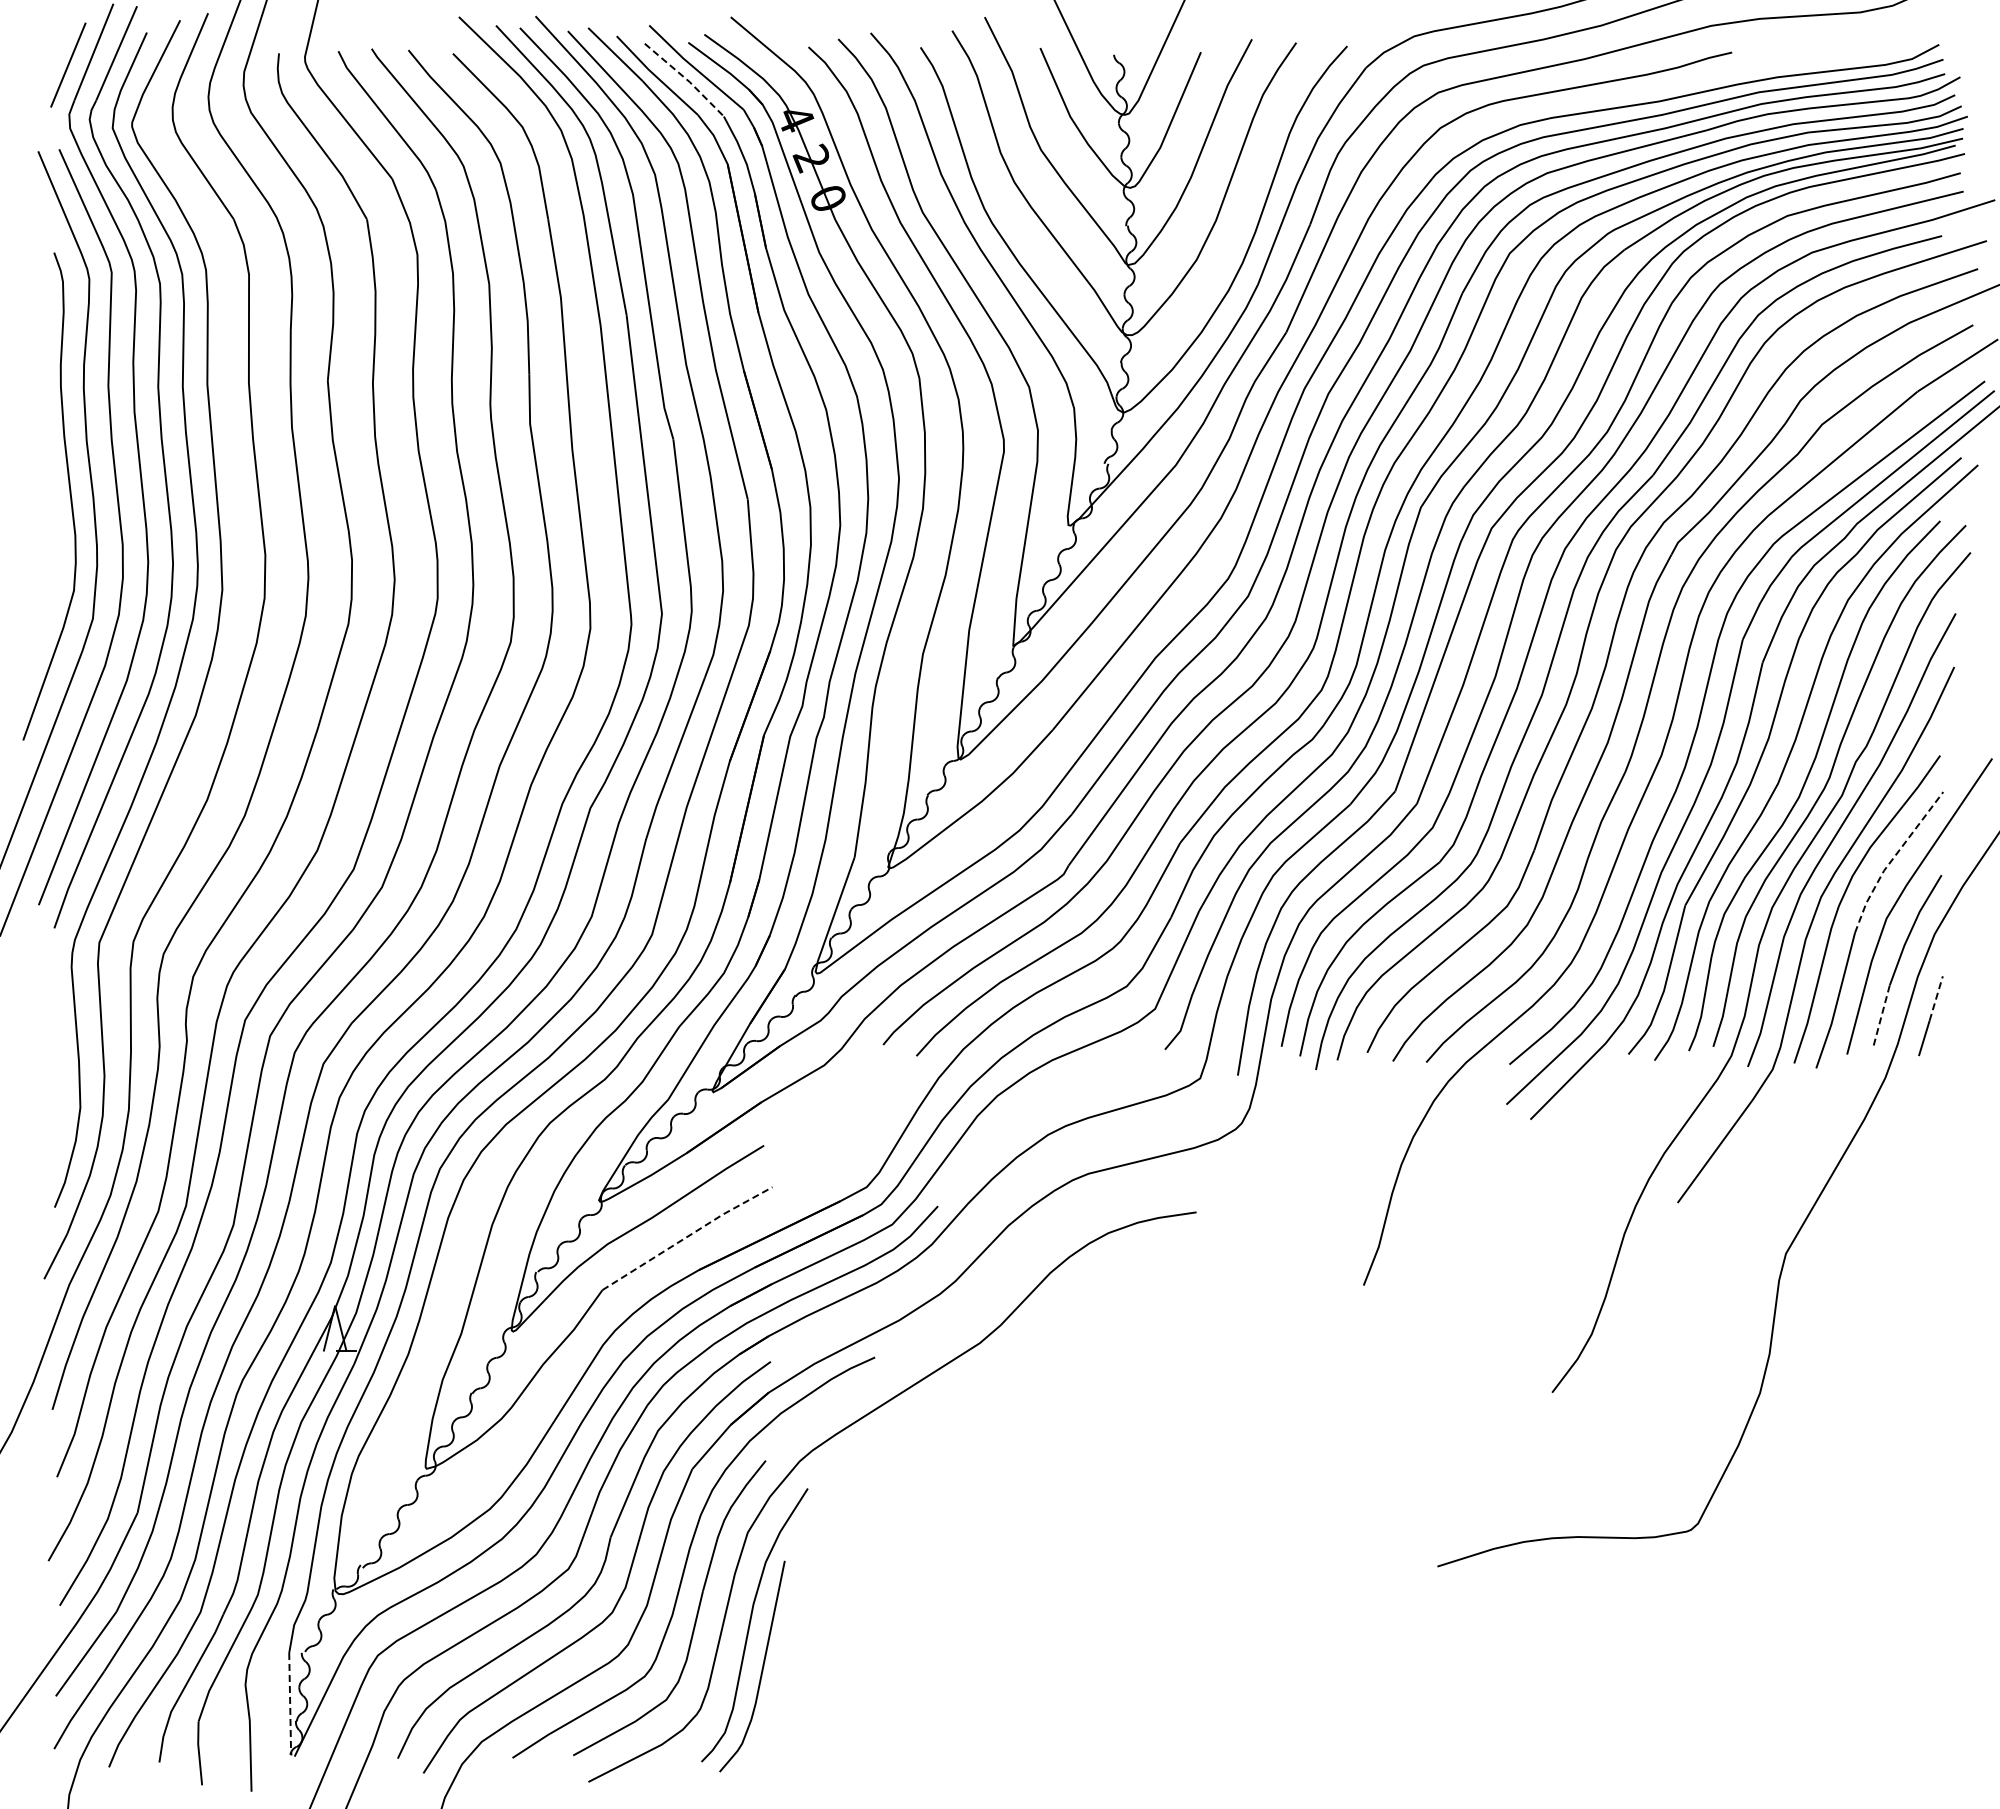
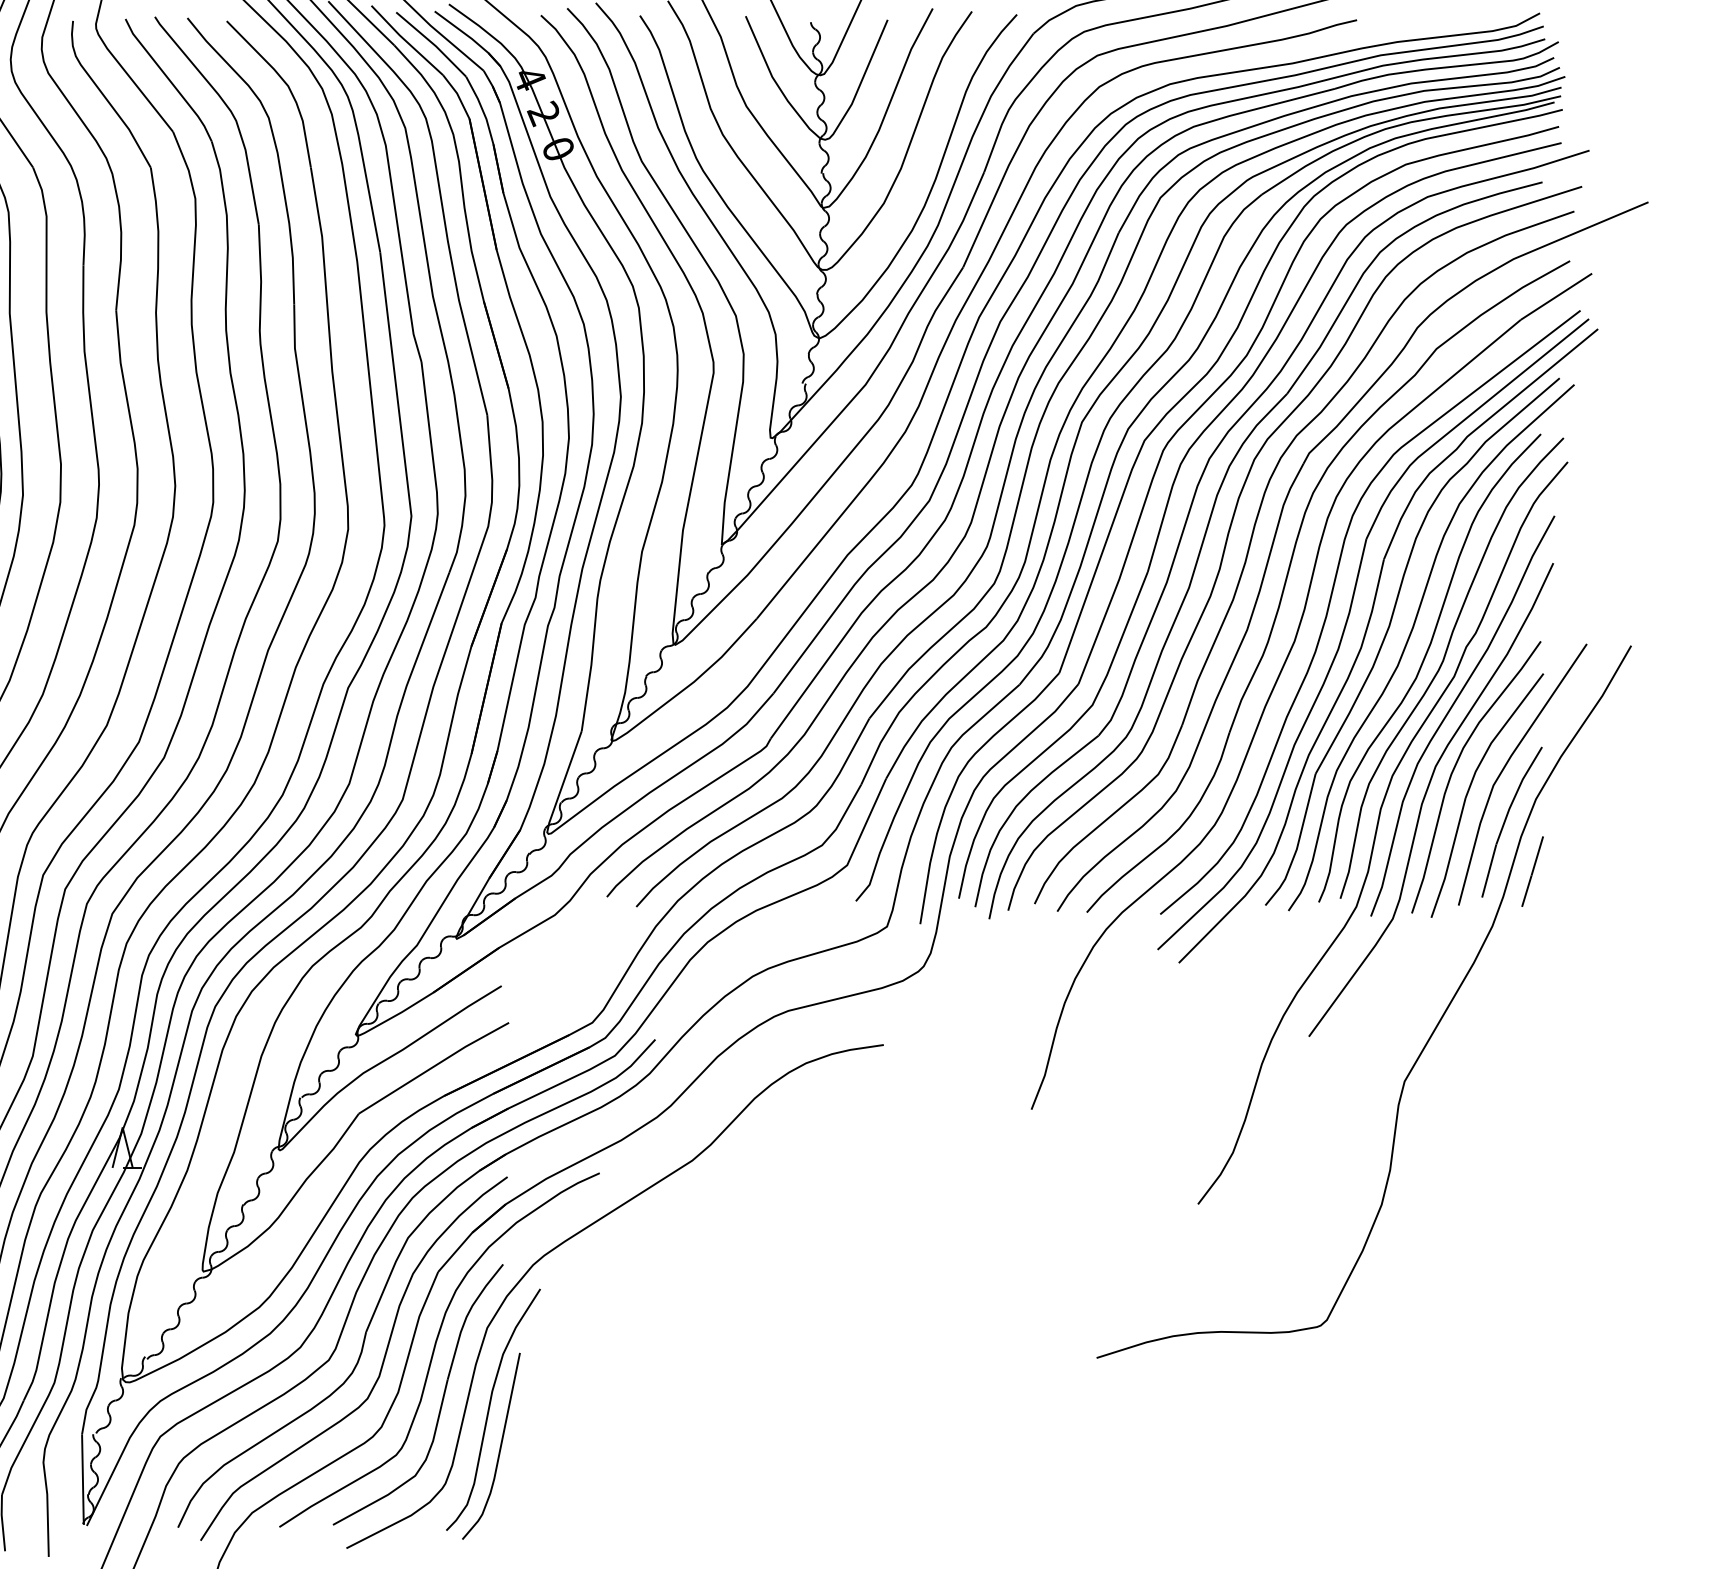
line: (686, 79) -> (433, 44), dashed -> solid
line: (1892, 859) -> (1498, 733), dashed -> solid
line: (1936, 998) -> (1537, 856), dashed -> solid
line: (1881, 1015) -> (1489, 871), dashed -> solid
line: (687, 1236) -> (434, 1066), dashed -> solid
line: (290, 1704) -> (83, 1479), dashed -> solid

